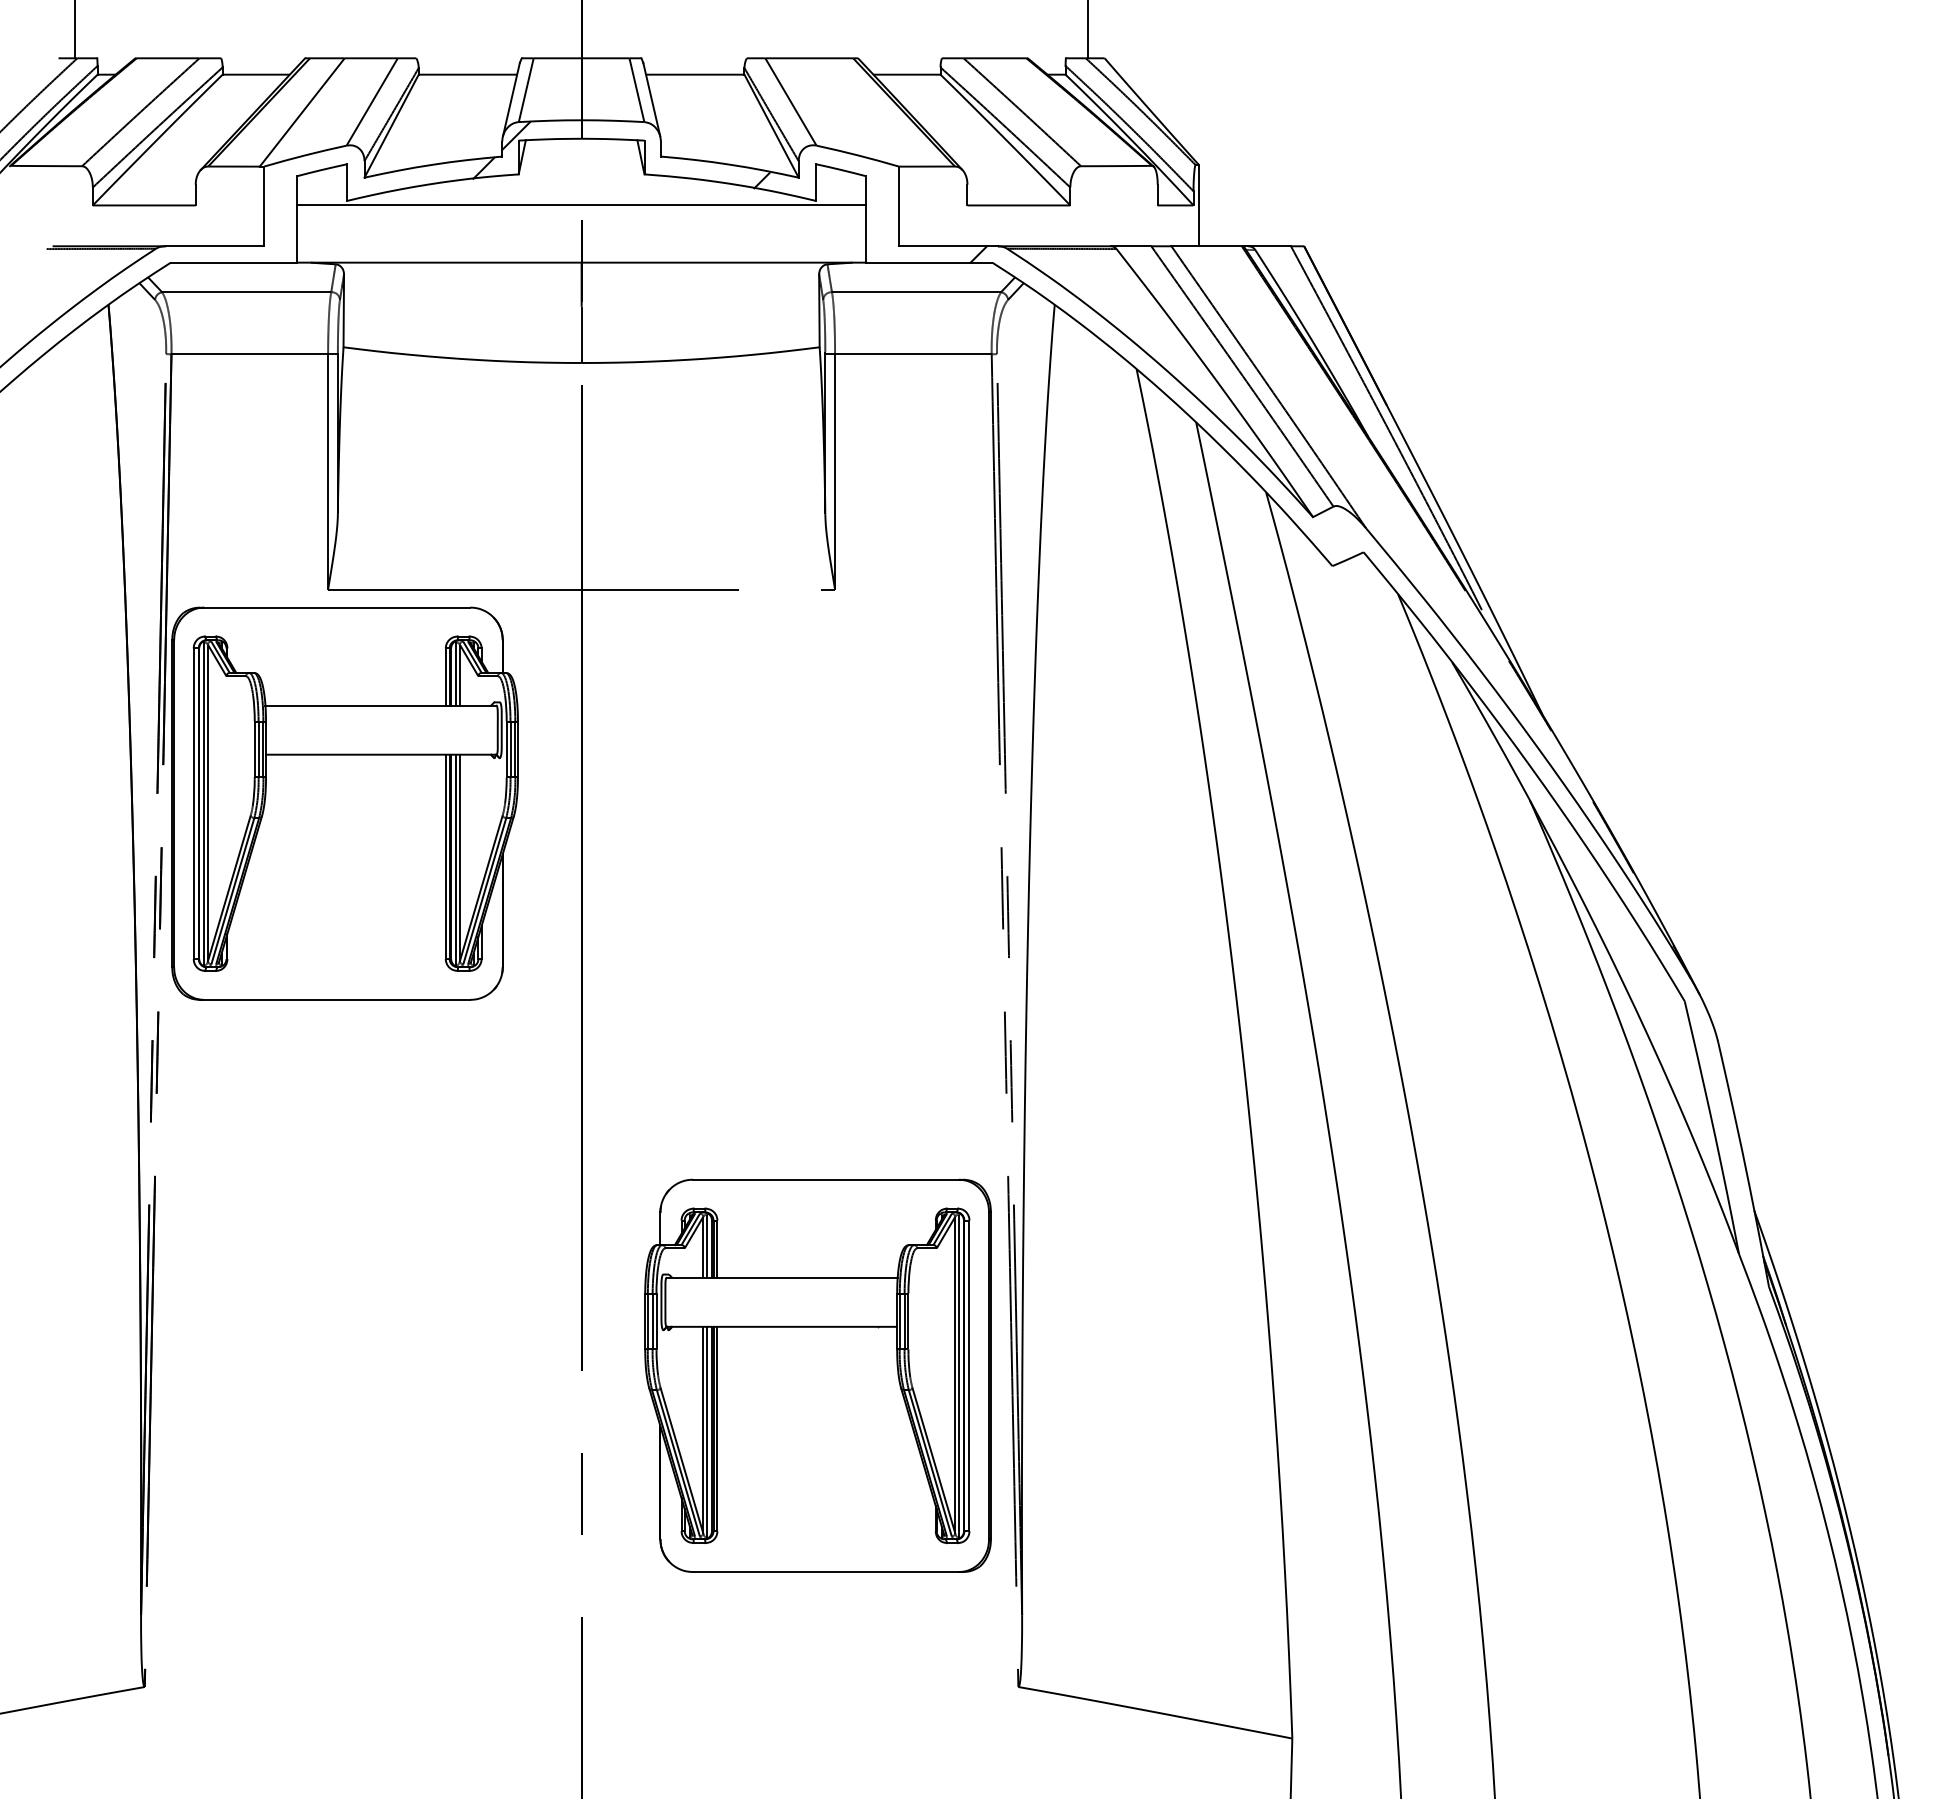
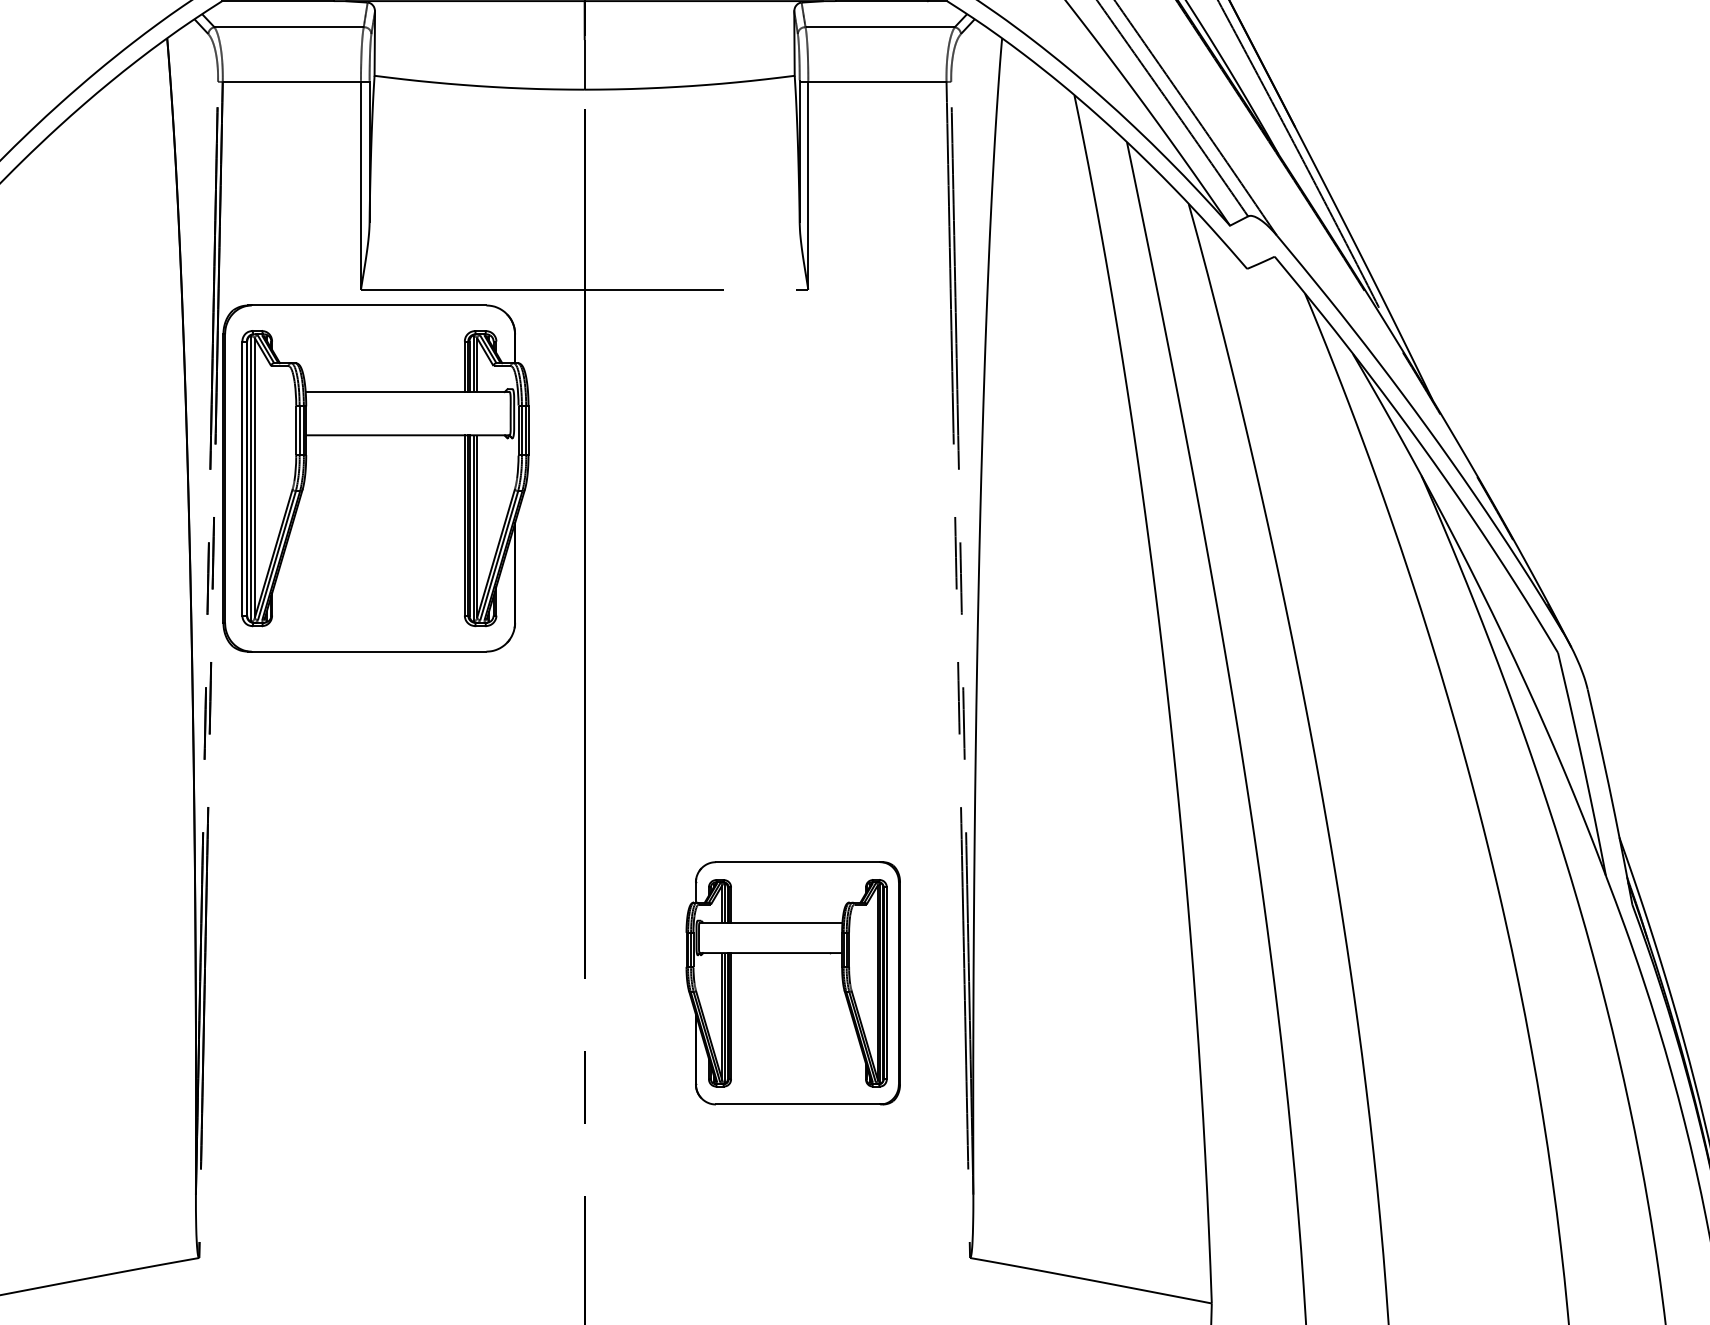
part: (817, 1375) -> (792, 983), size x0.7

